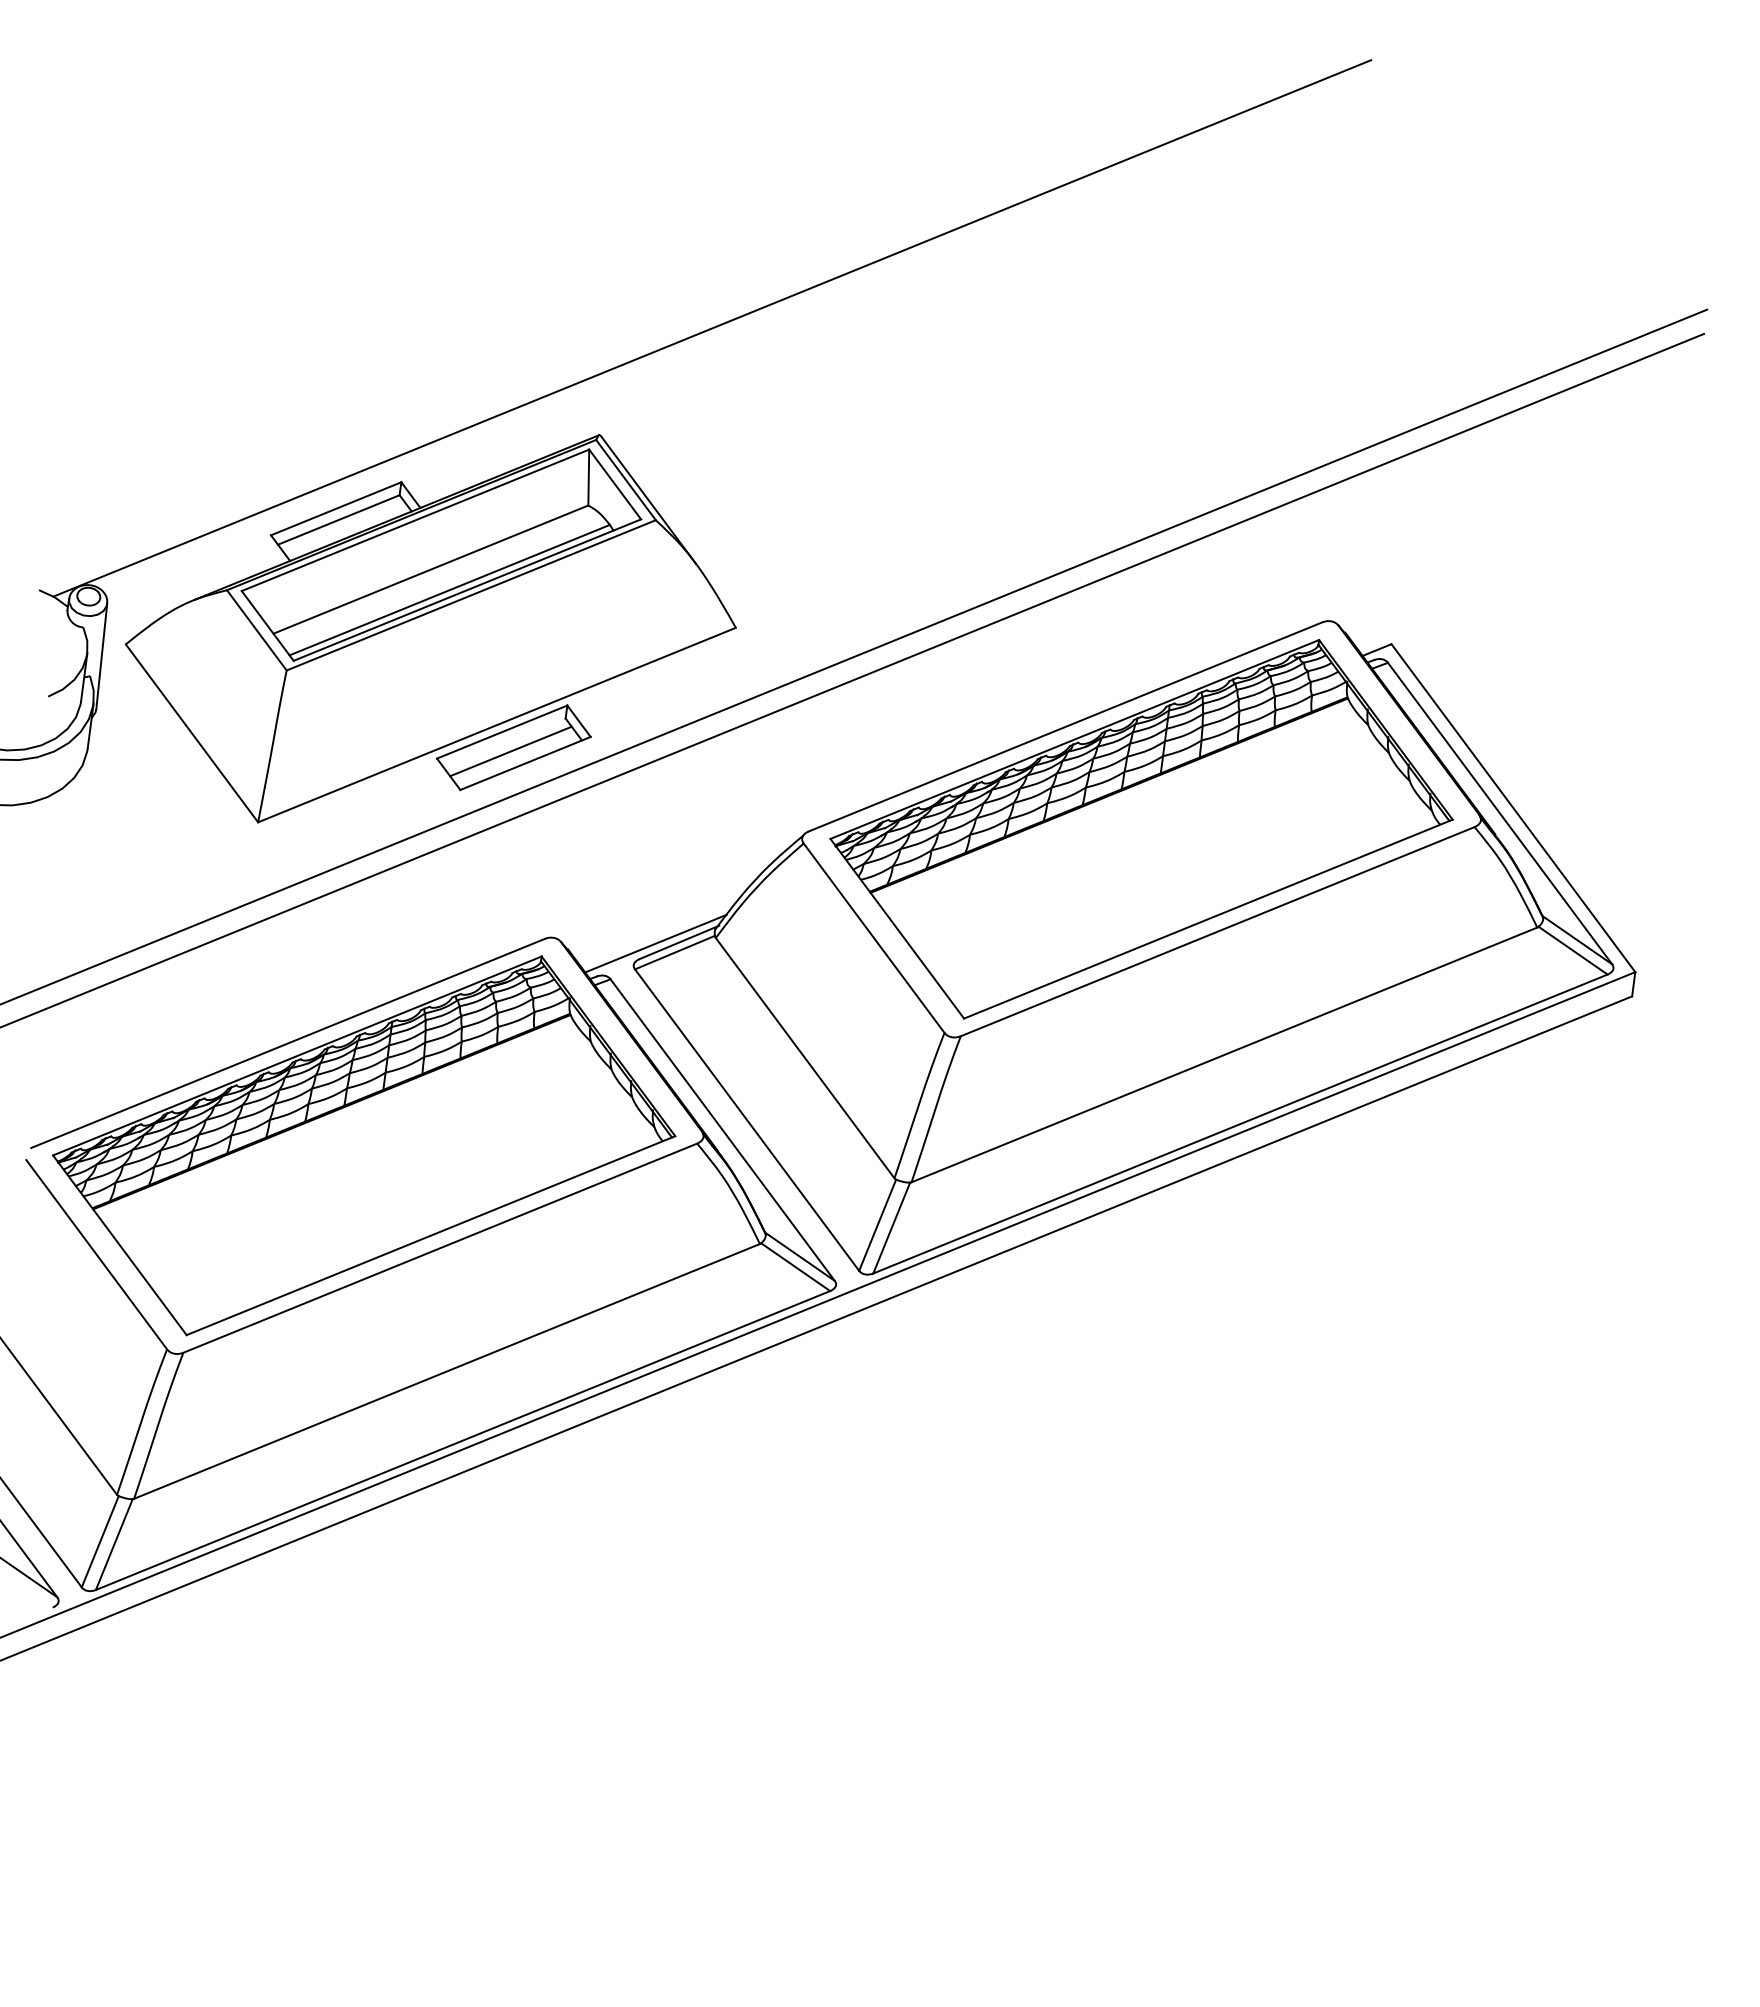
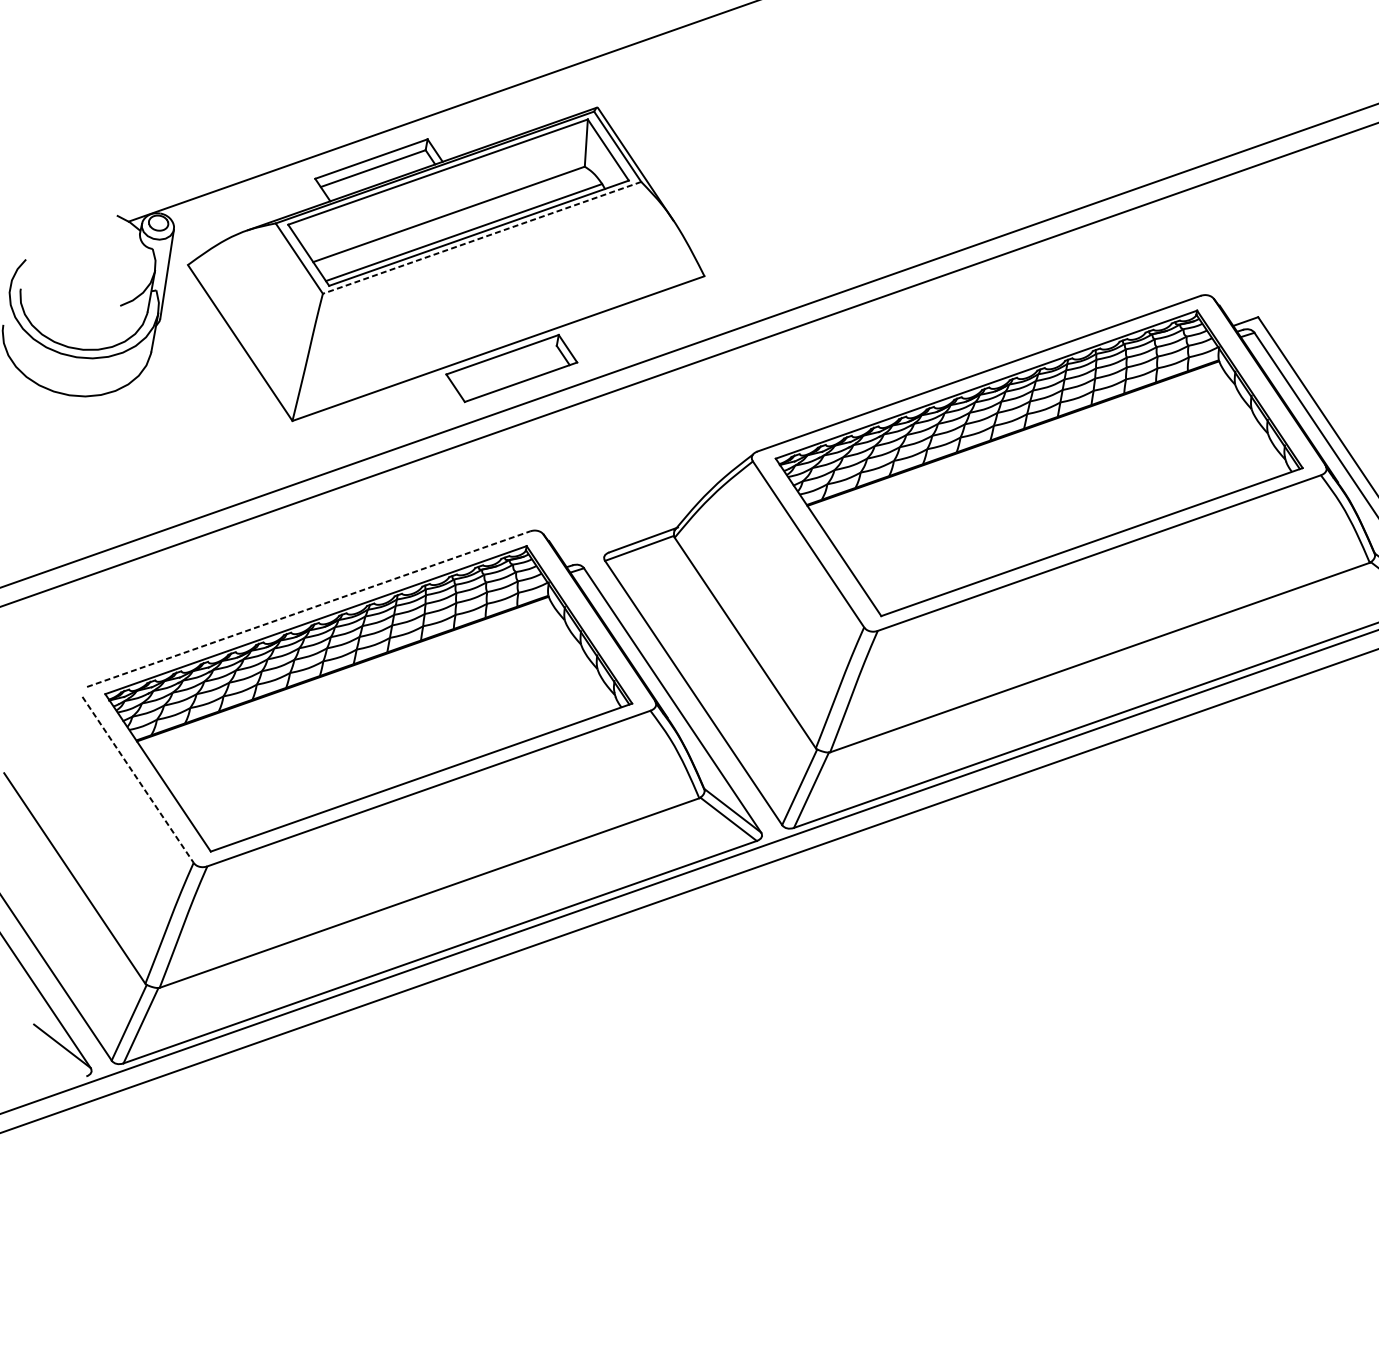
line: (470, 595) -> (481, 237), solid -> dashed
line: (510, 751) -> (508, 371), removed
line: (655, 943) -> (623, 539), removed
line: (288, 1043) -> (309, 609), solid -> dashed
line: (96, 1254) -> (137, 779), solid -> dashed

